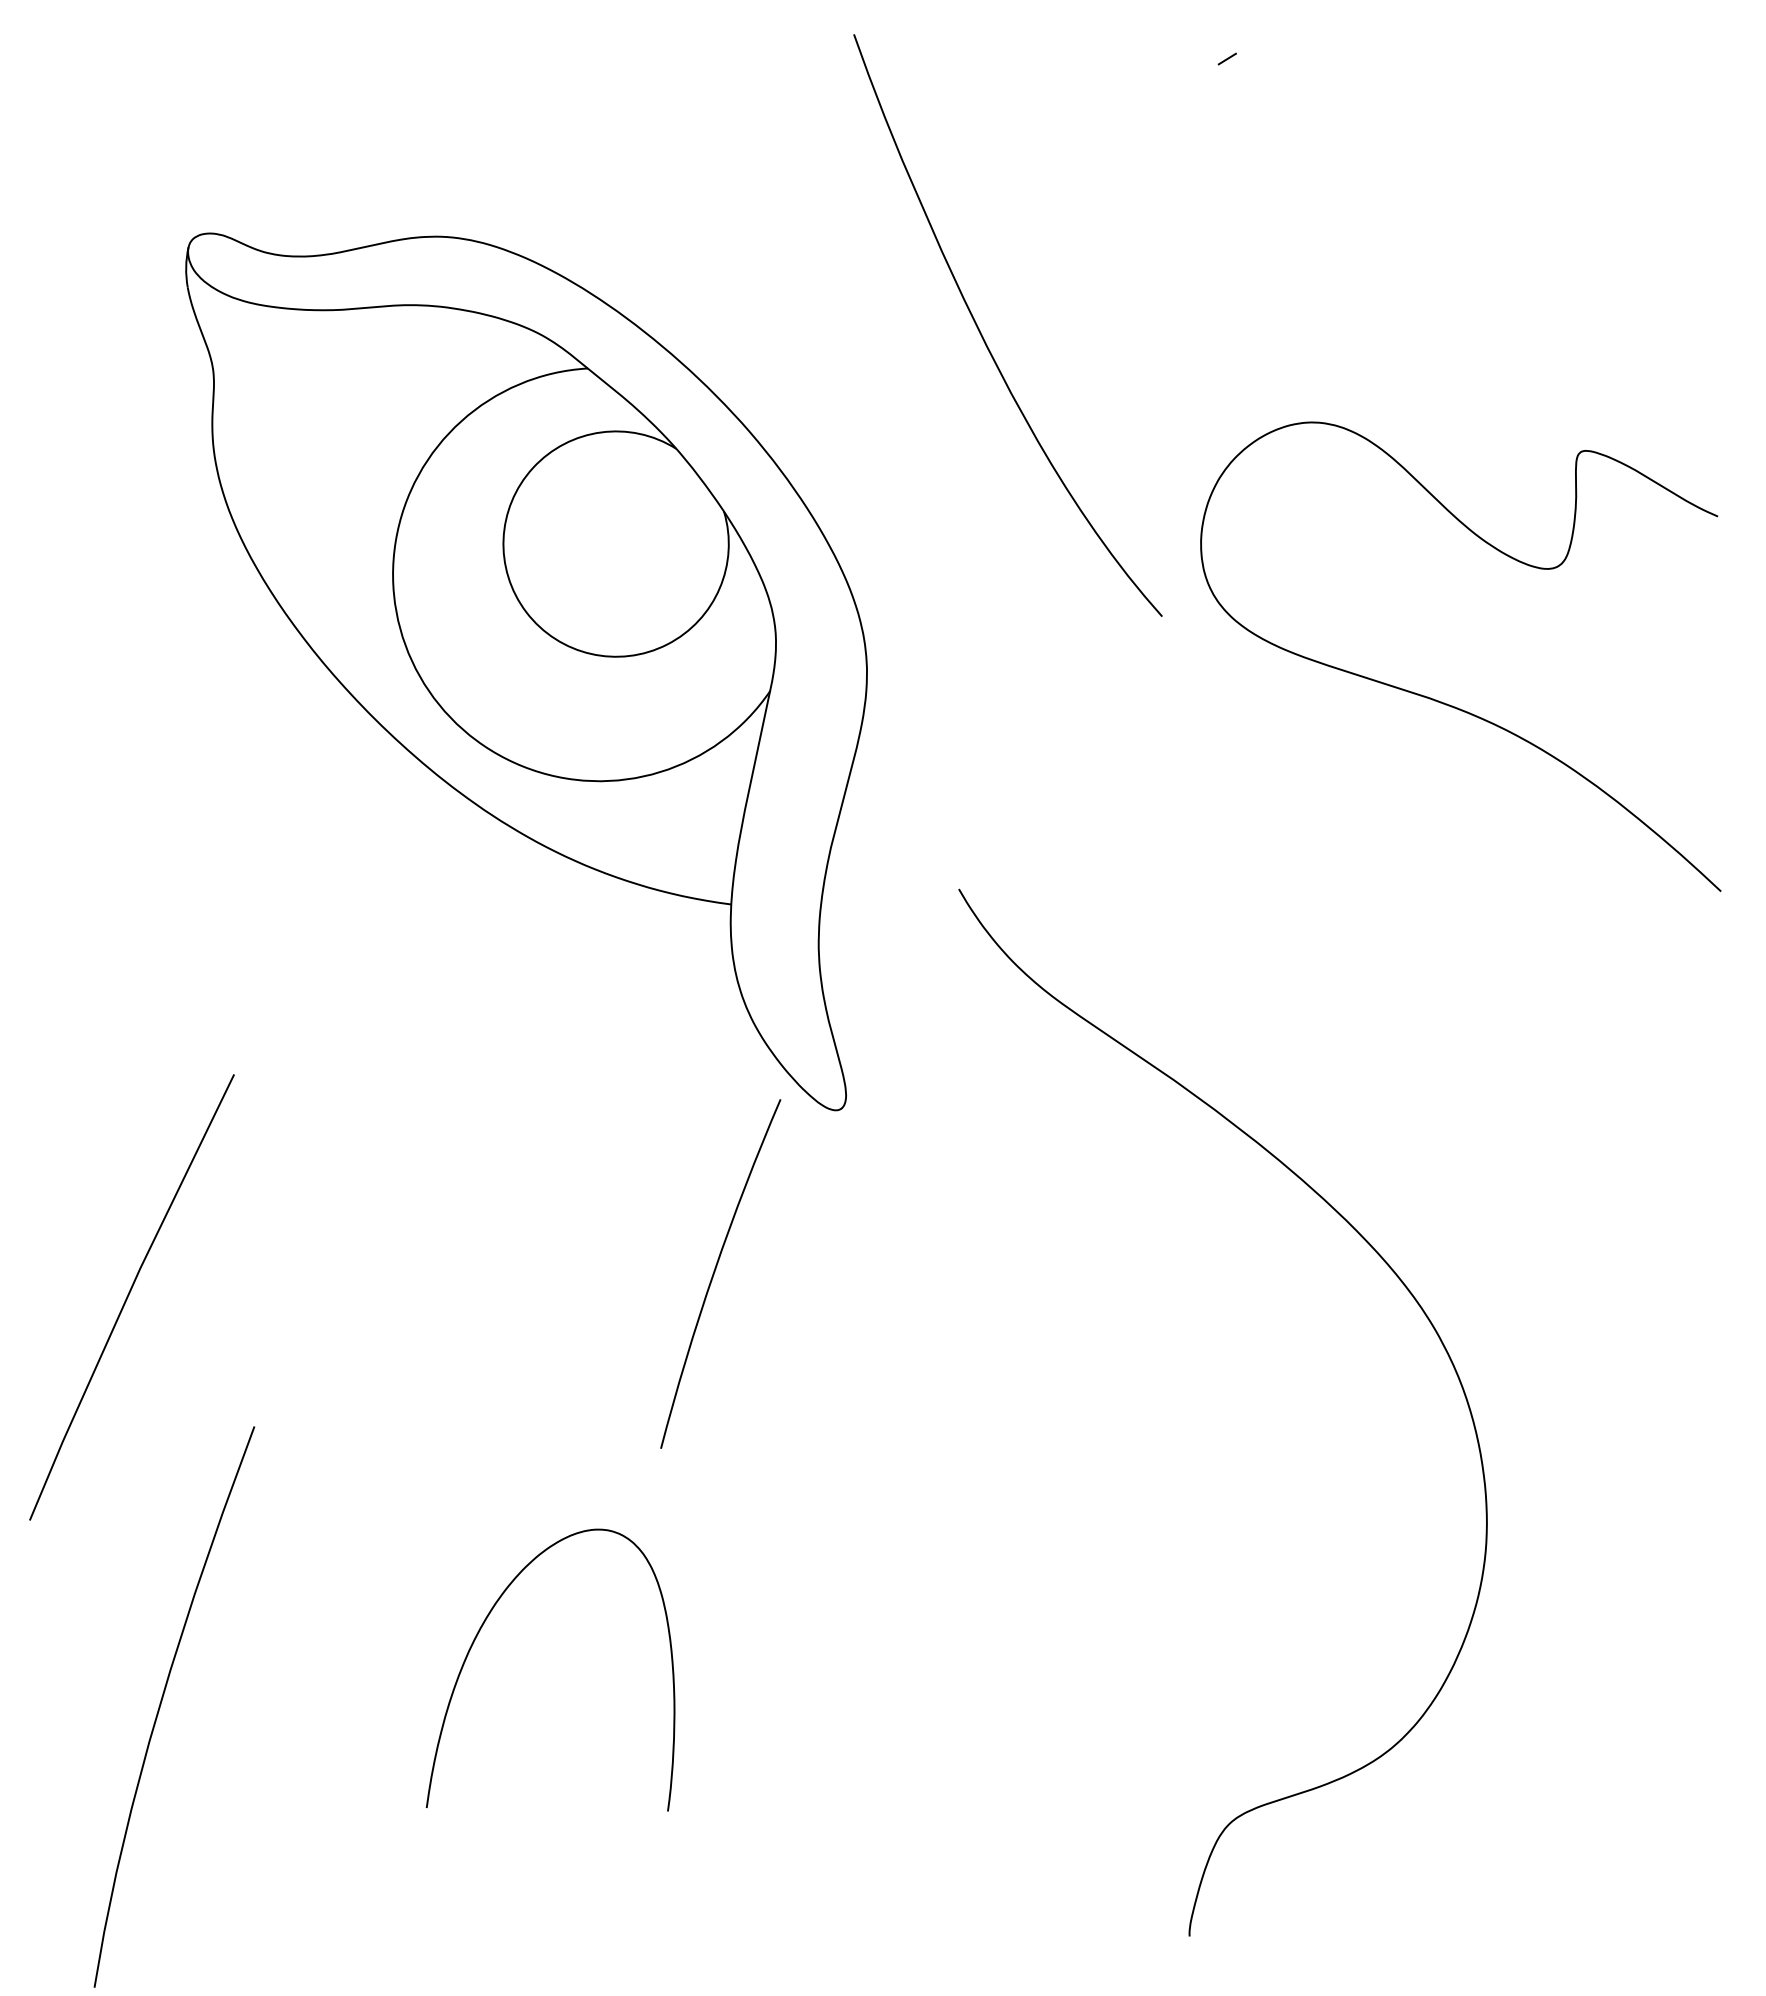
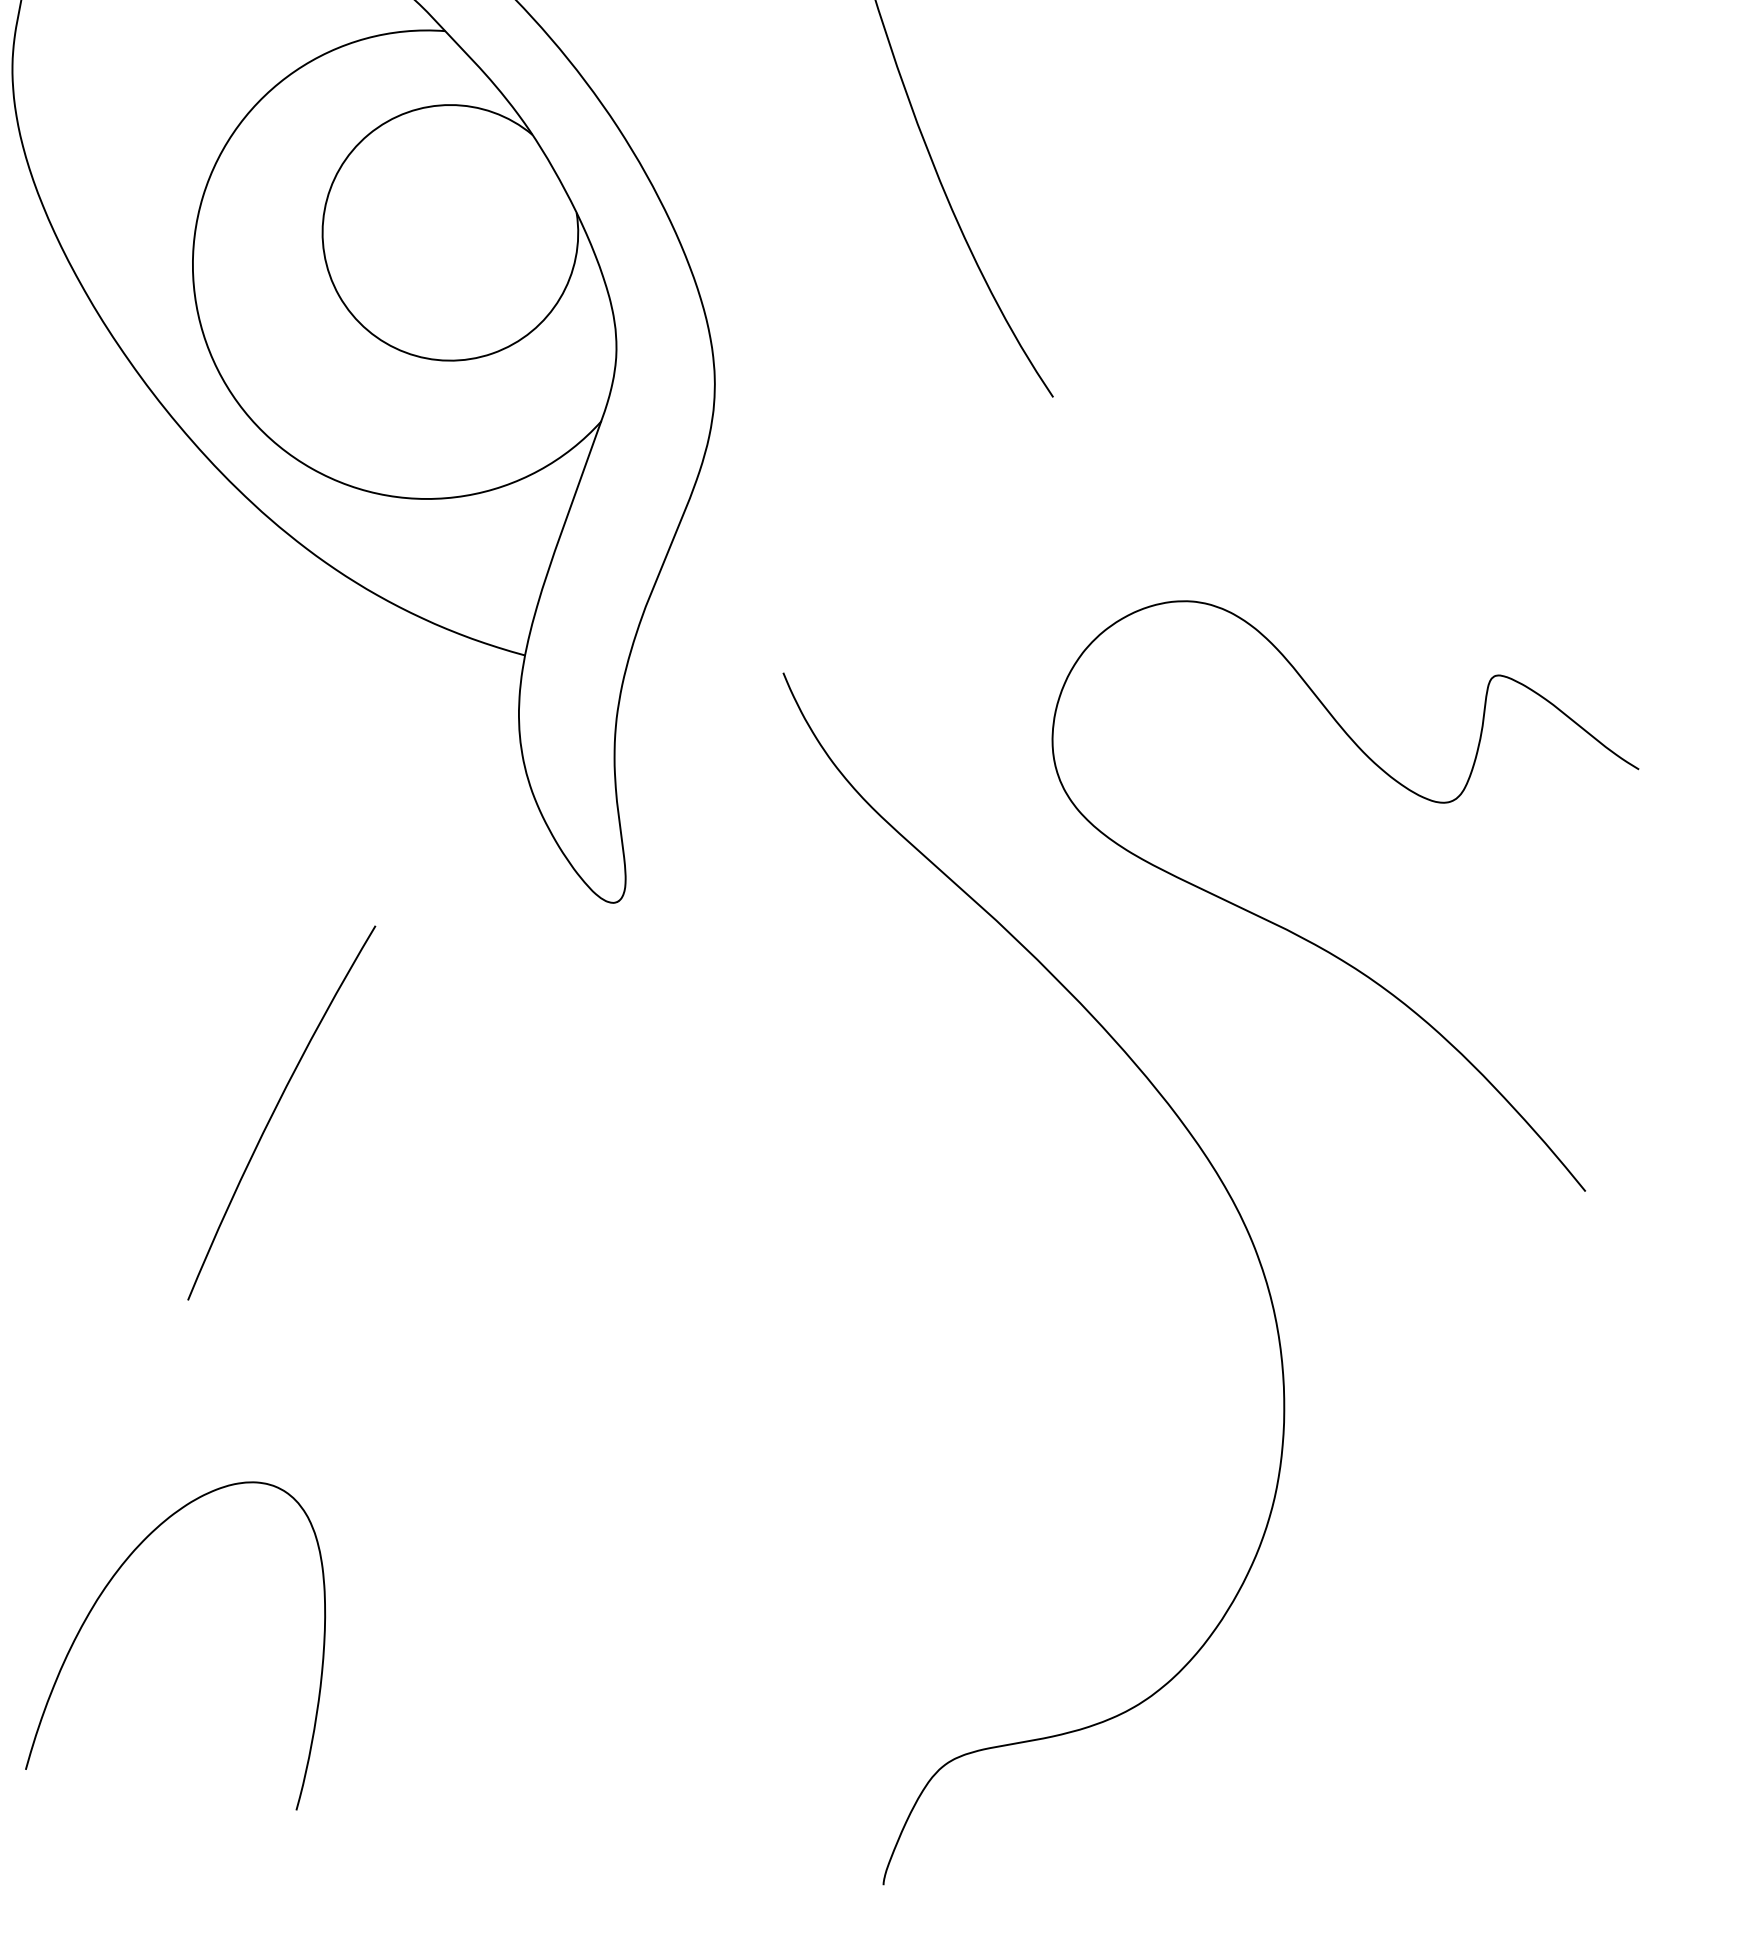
curve: (1444, 702) -> (1303, 936), moved
arc: (715, 1272) -> (276, 1110), moved
curve: (482, 1627) -> (115, 1575), moved

